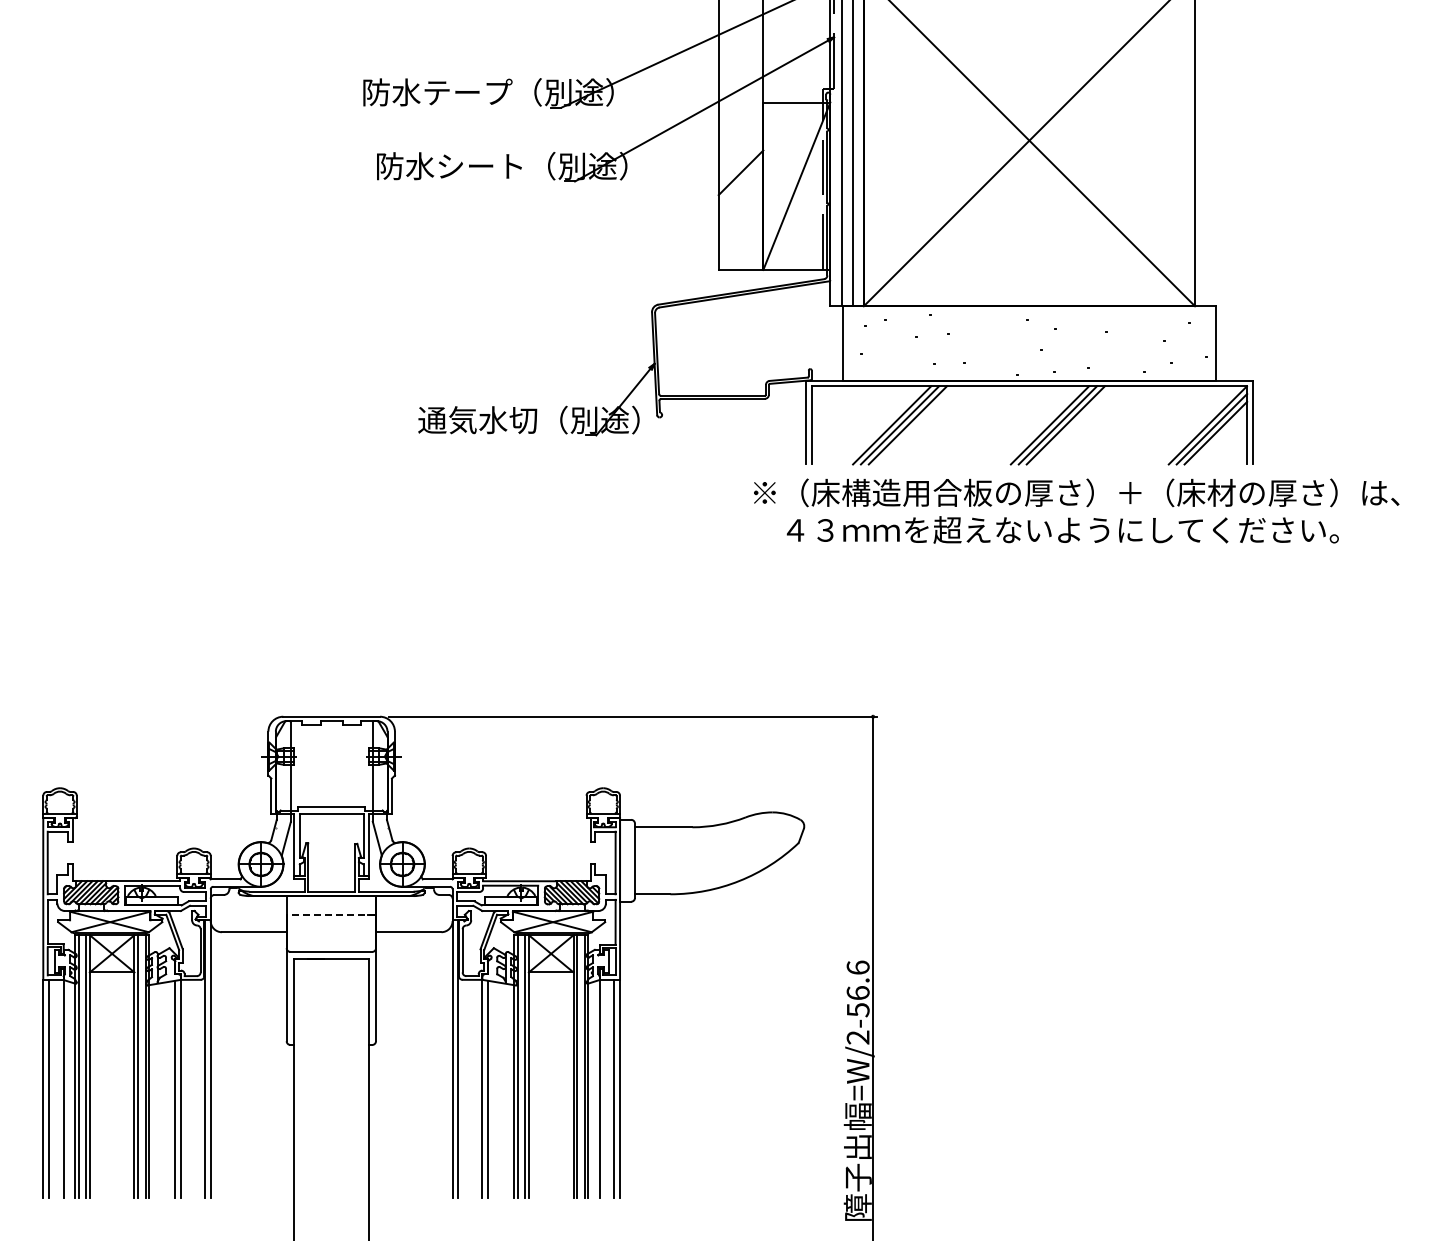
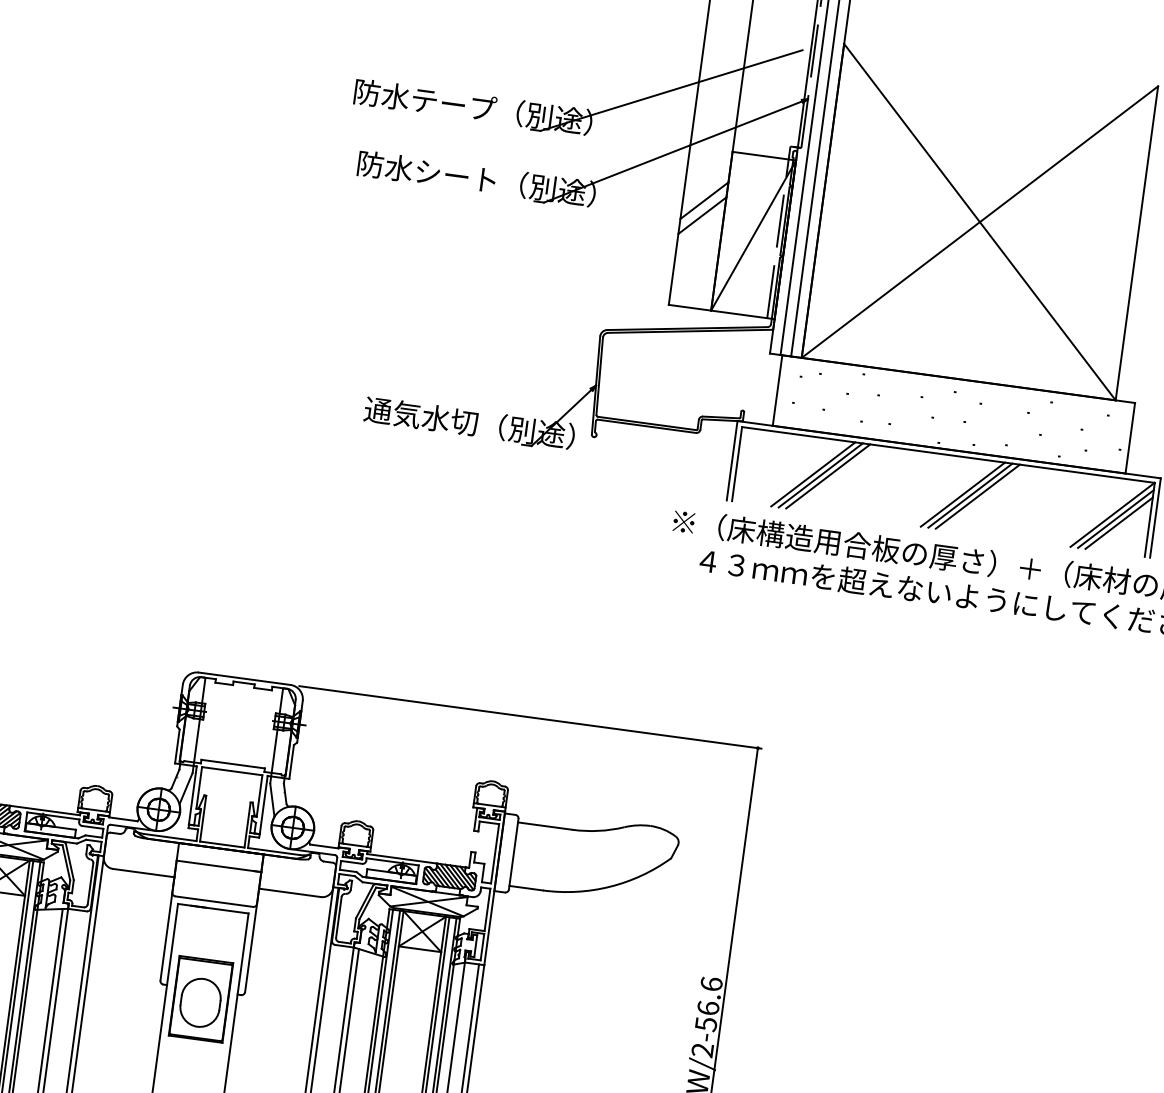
line: (740, 156) -> (704, 200), added
line: (331, 914) -> (219, 866), dashed -> solid
part: (331, 1054) -> (201, 998), added

